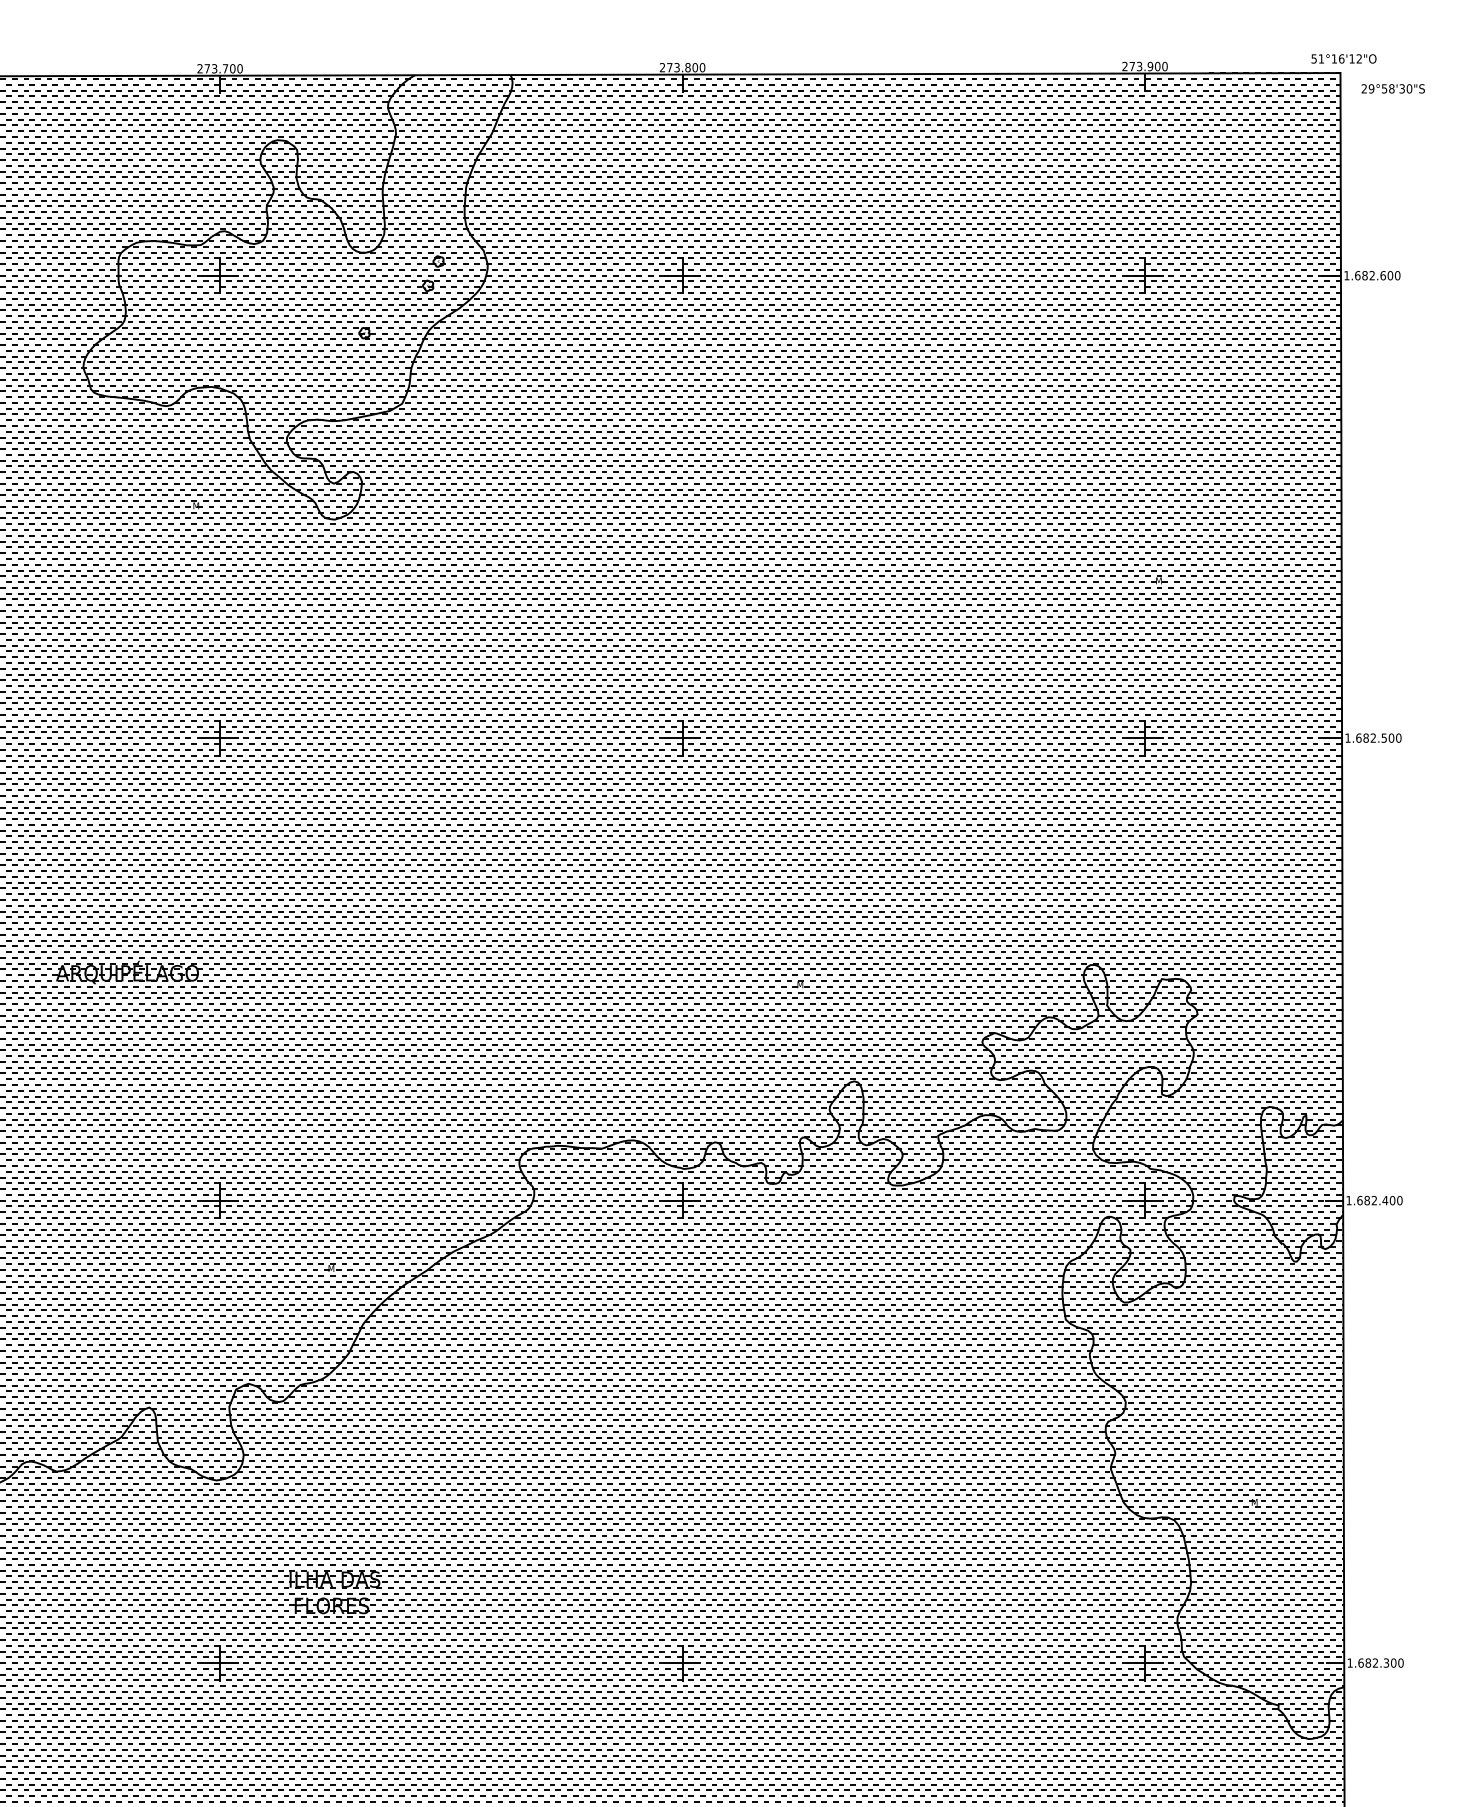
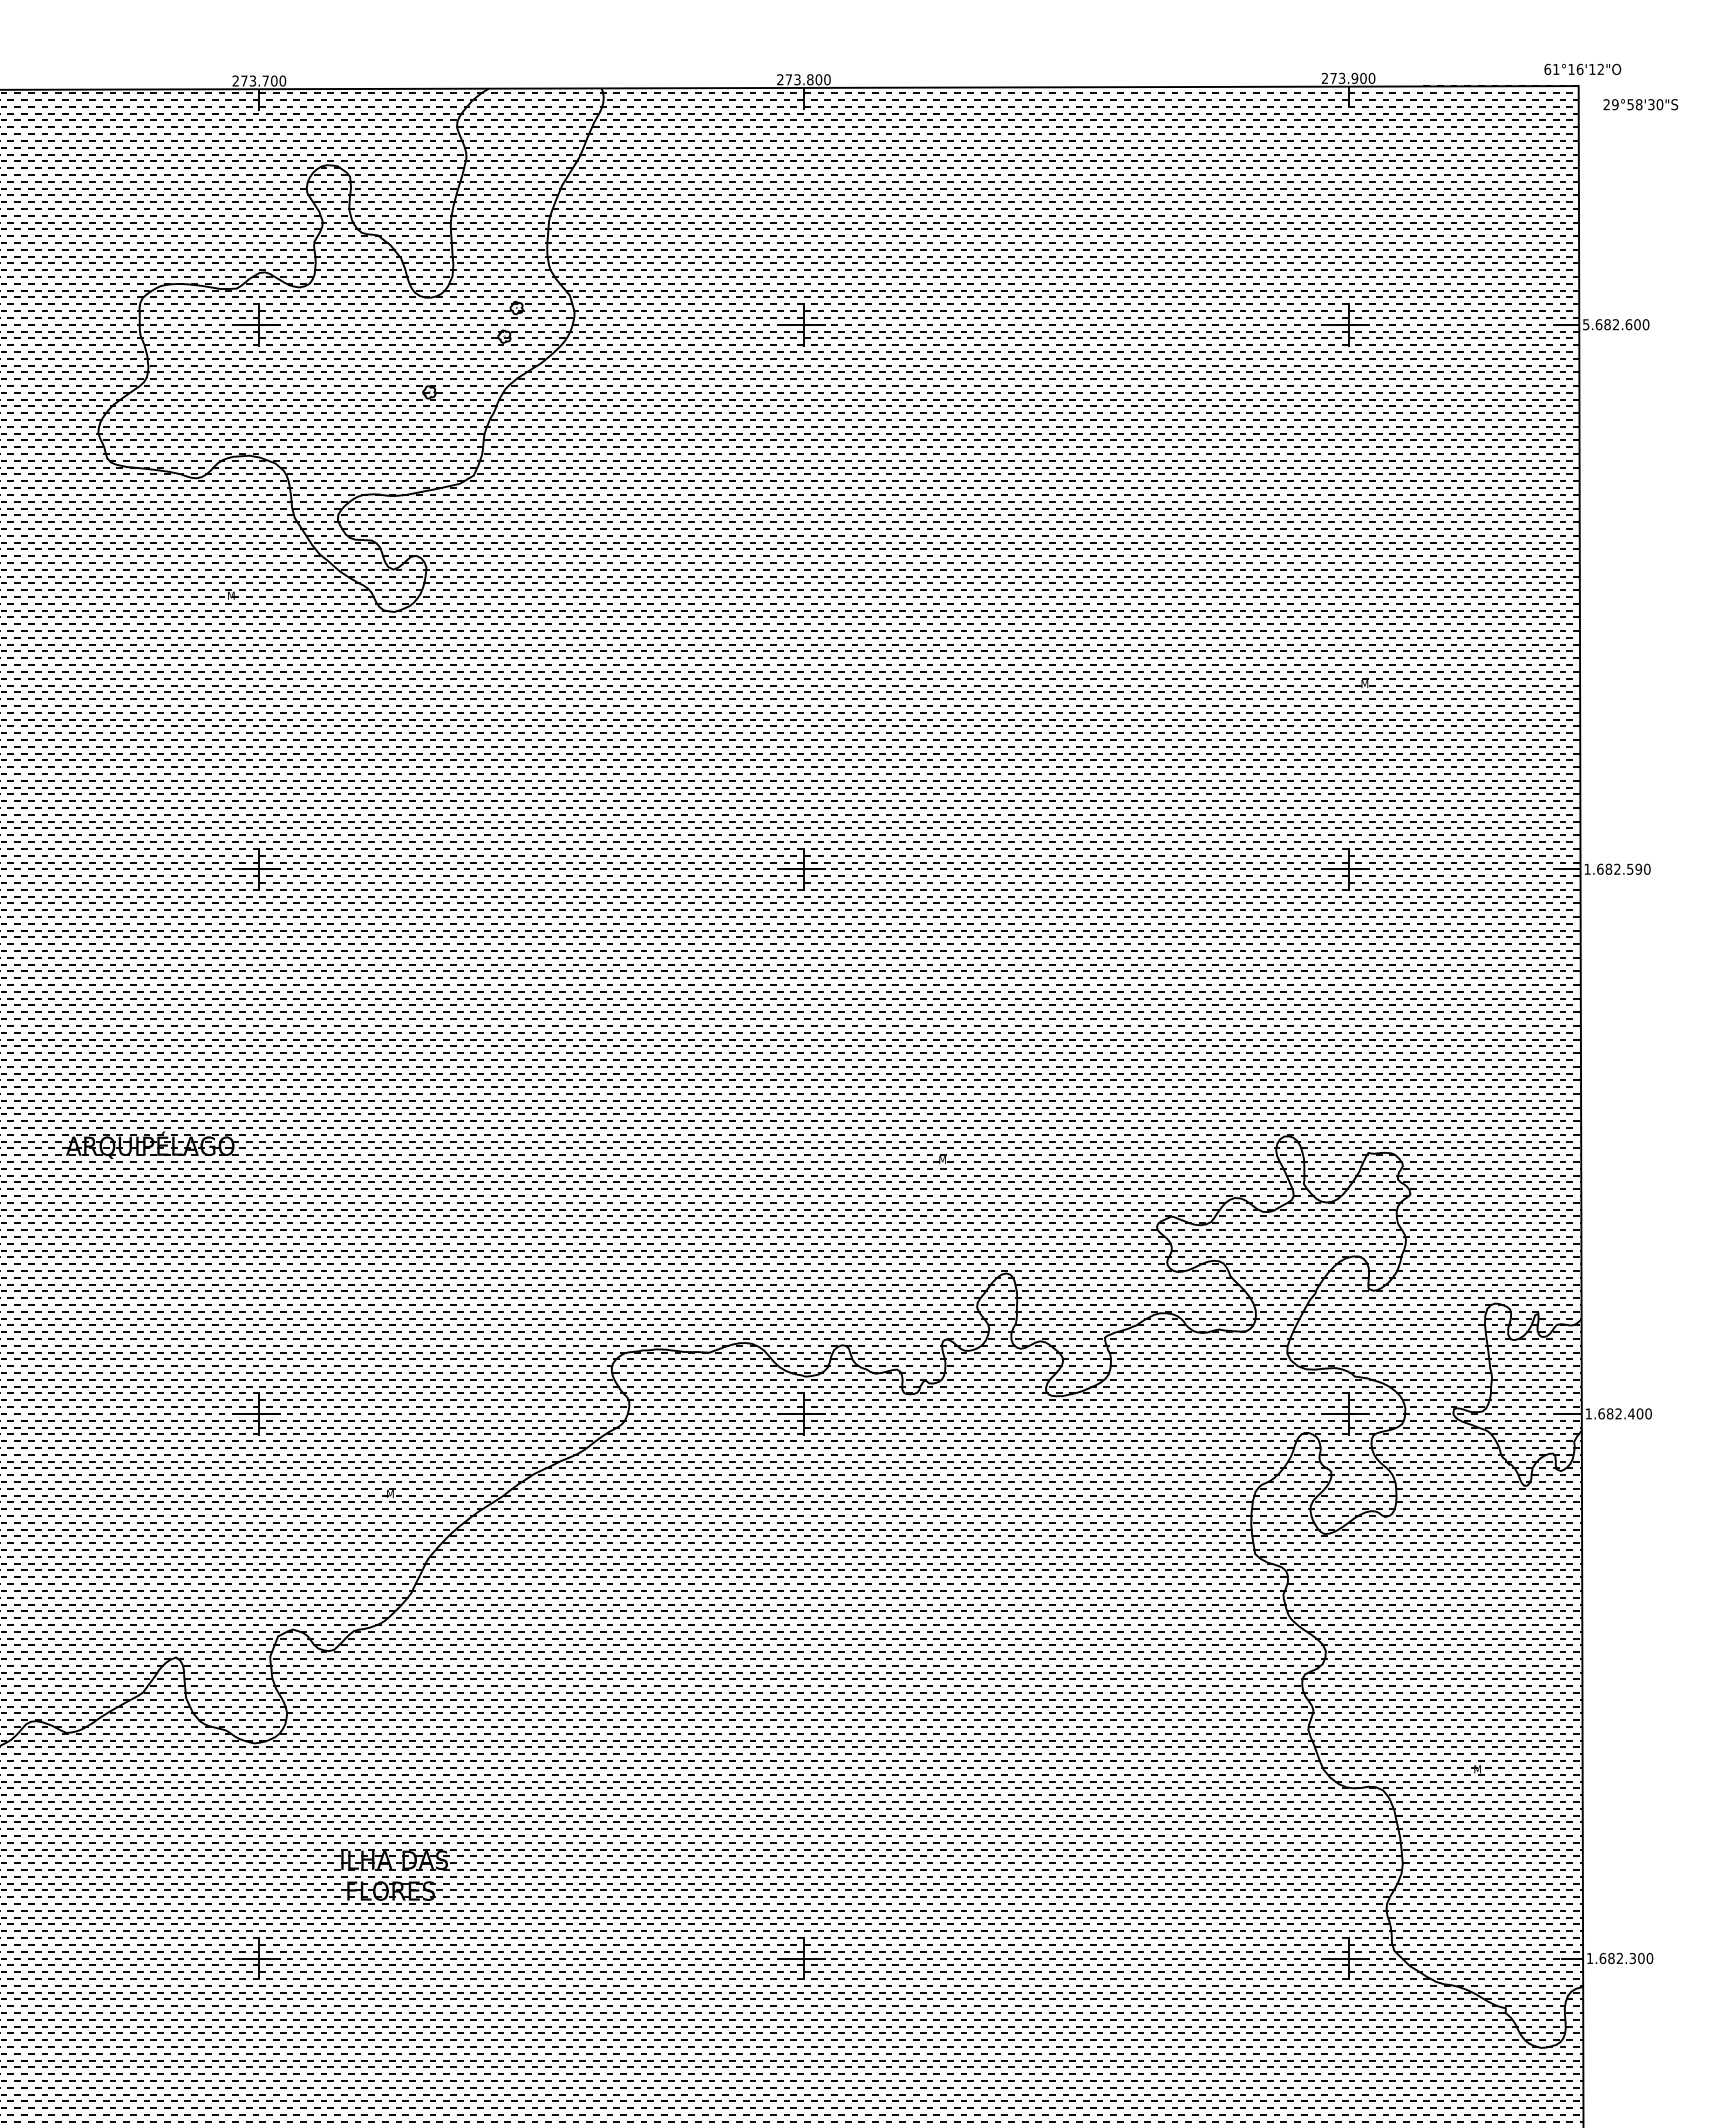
text: (1314, 58) -> (1547, 68), 51°16'12"O -> 61°16'12"O
text: (1347, 275) -> (1586, 324), 1.682.600 -> 5.682.600
text: (1391, 738) -> (1638, 869), 1.682.500 -> 1.682.590

